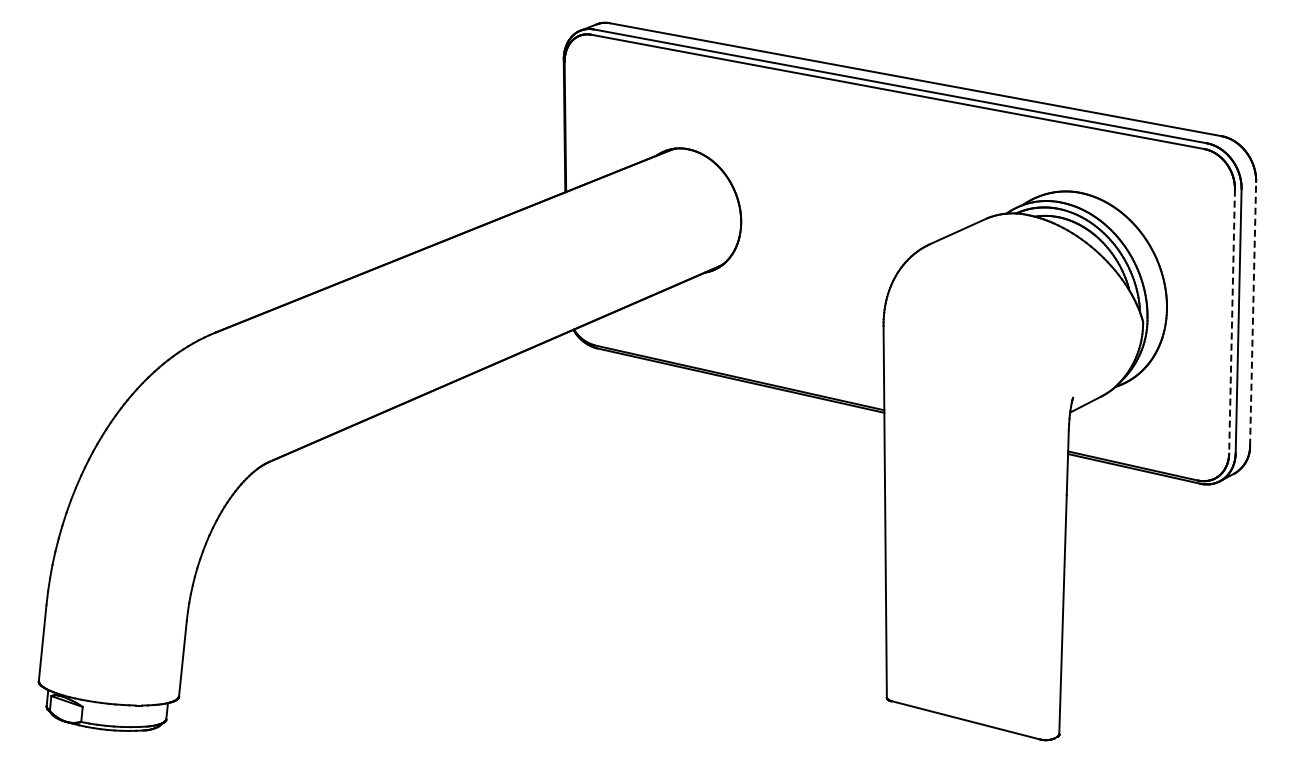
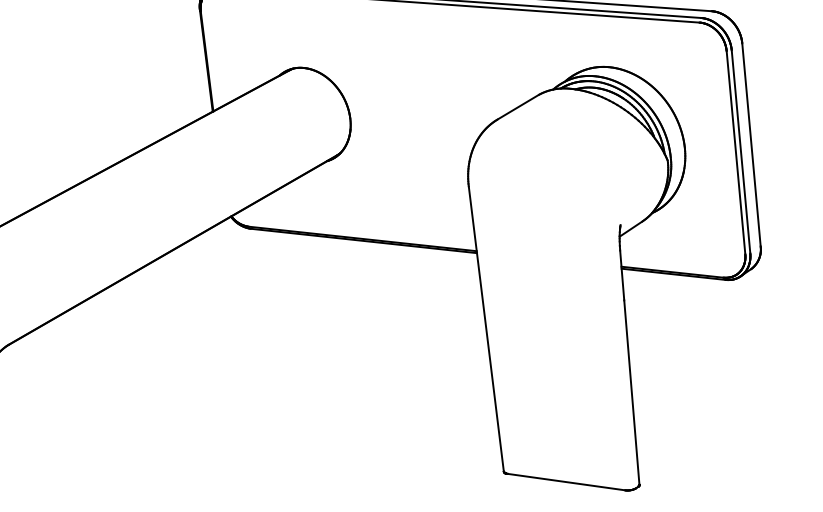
line: (1253, 313) -> (751, 144), dashed -> solid
line: (1232, 322) -> (736, 153), dashed -> solid

